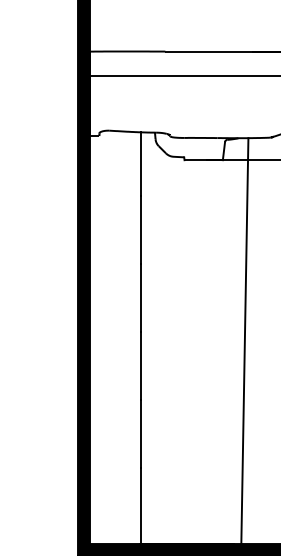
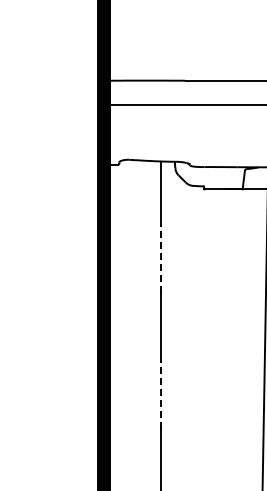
line: (141, 230) -> (161, 259), solid -> dashed
line: (141, 365) -> (161, 394), solid -> dashed

